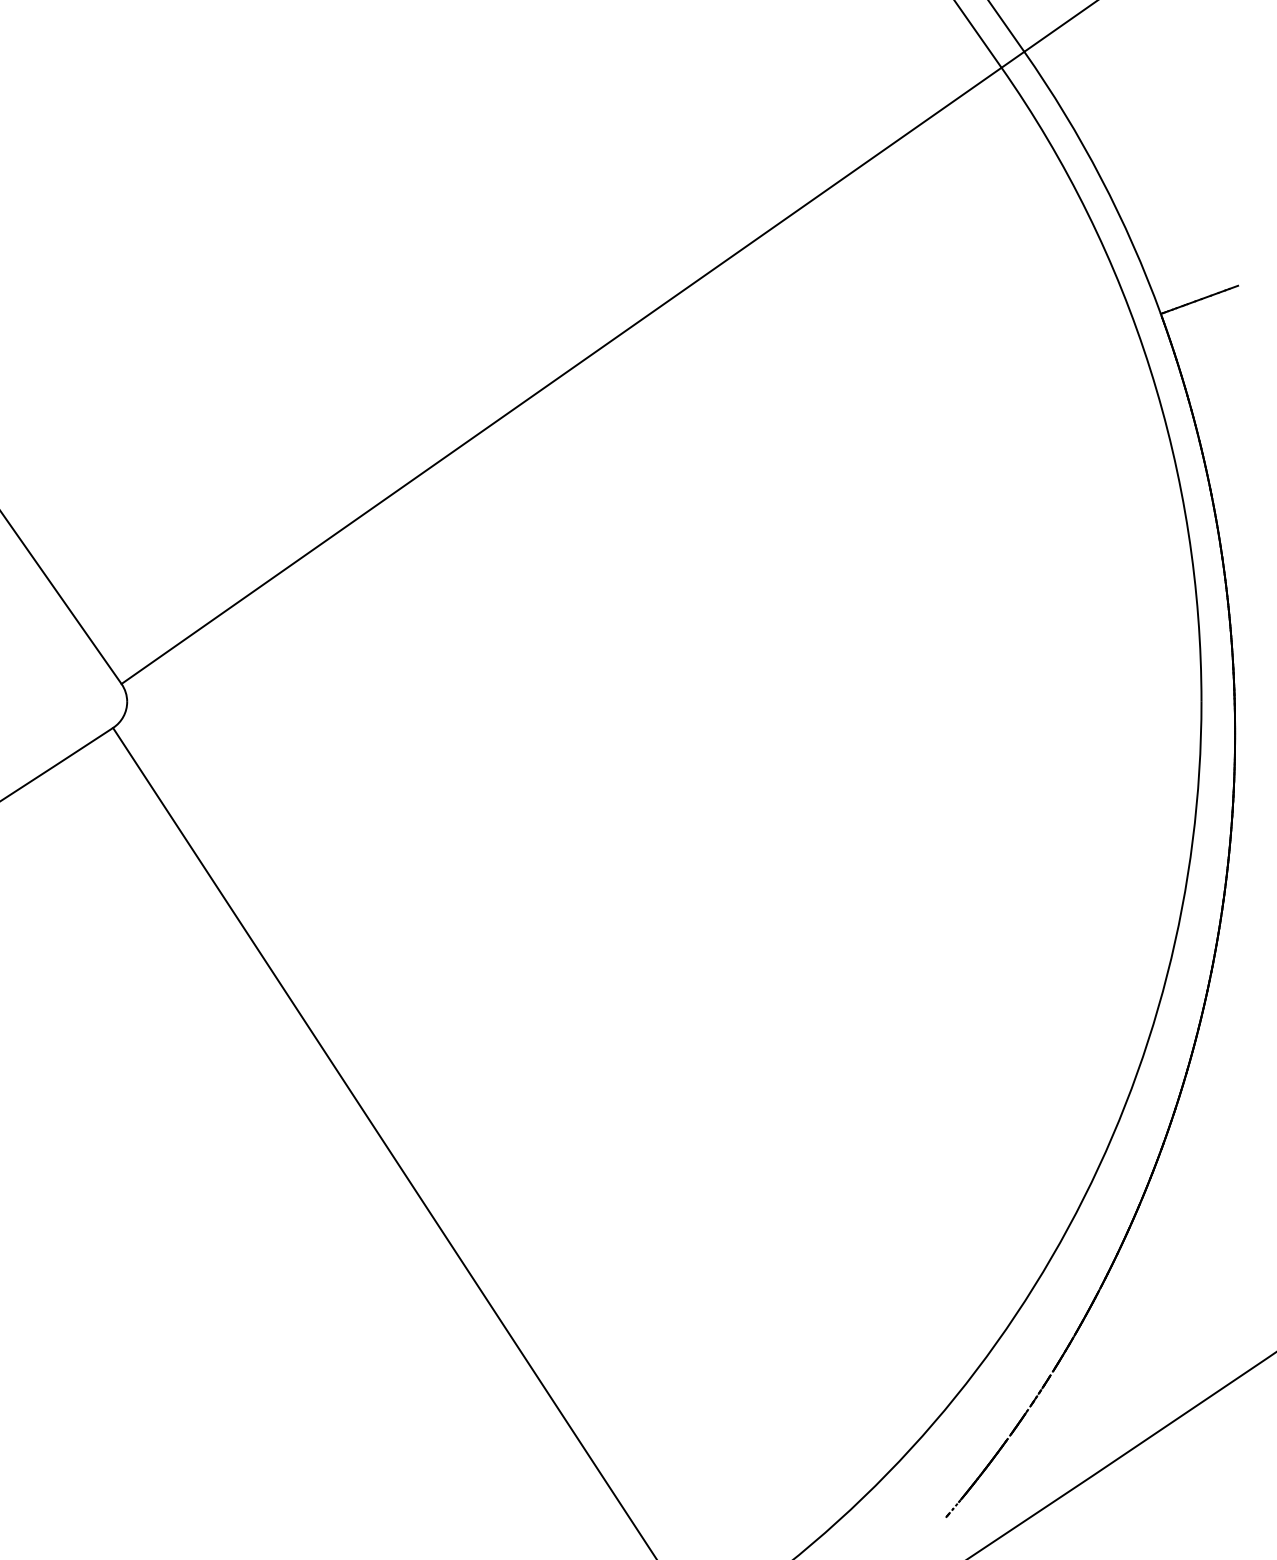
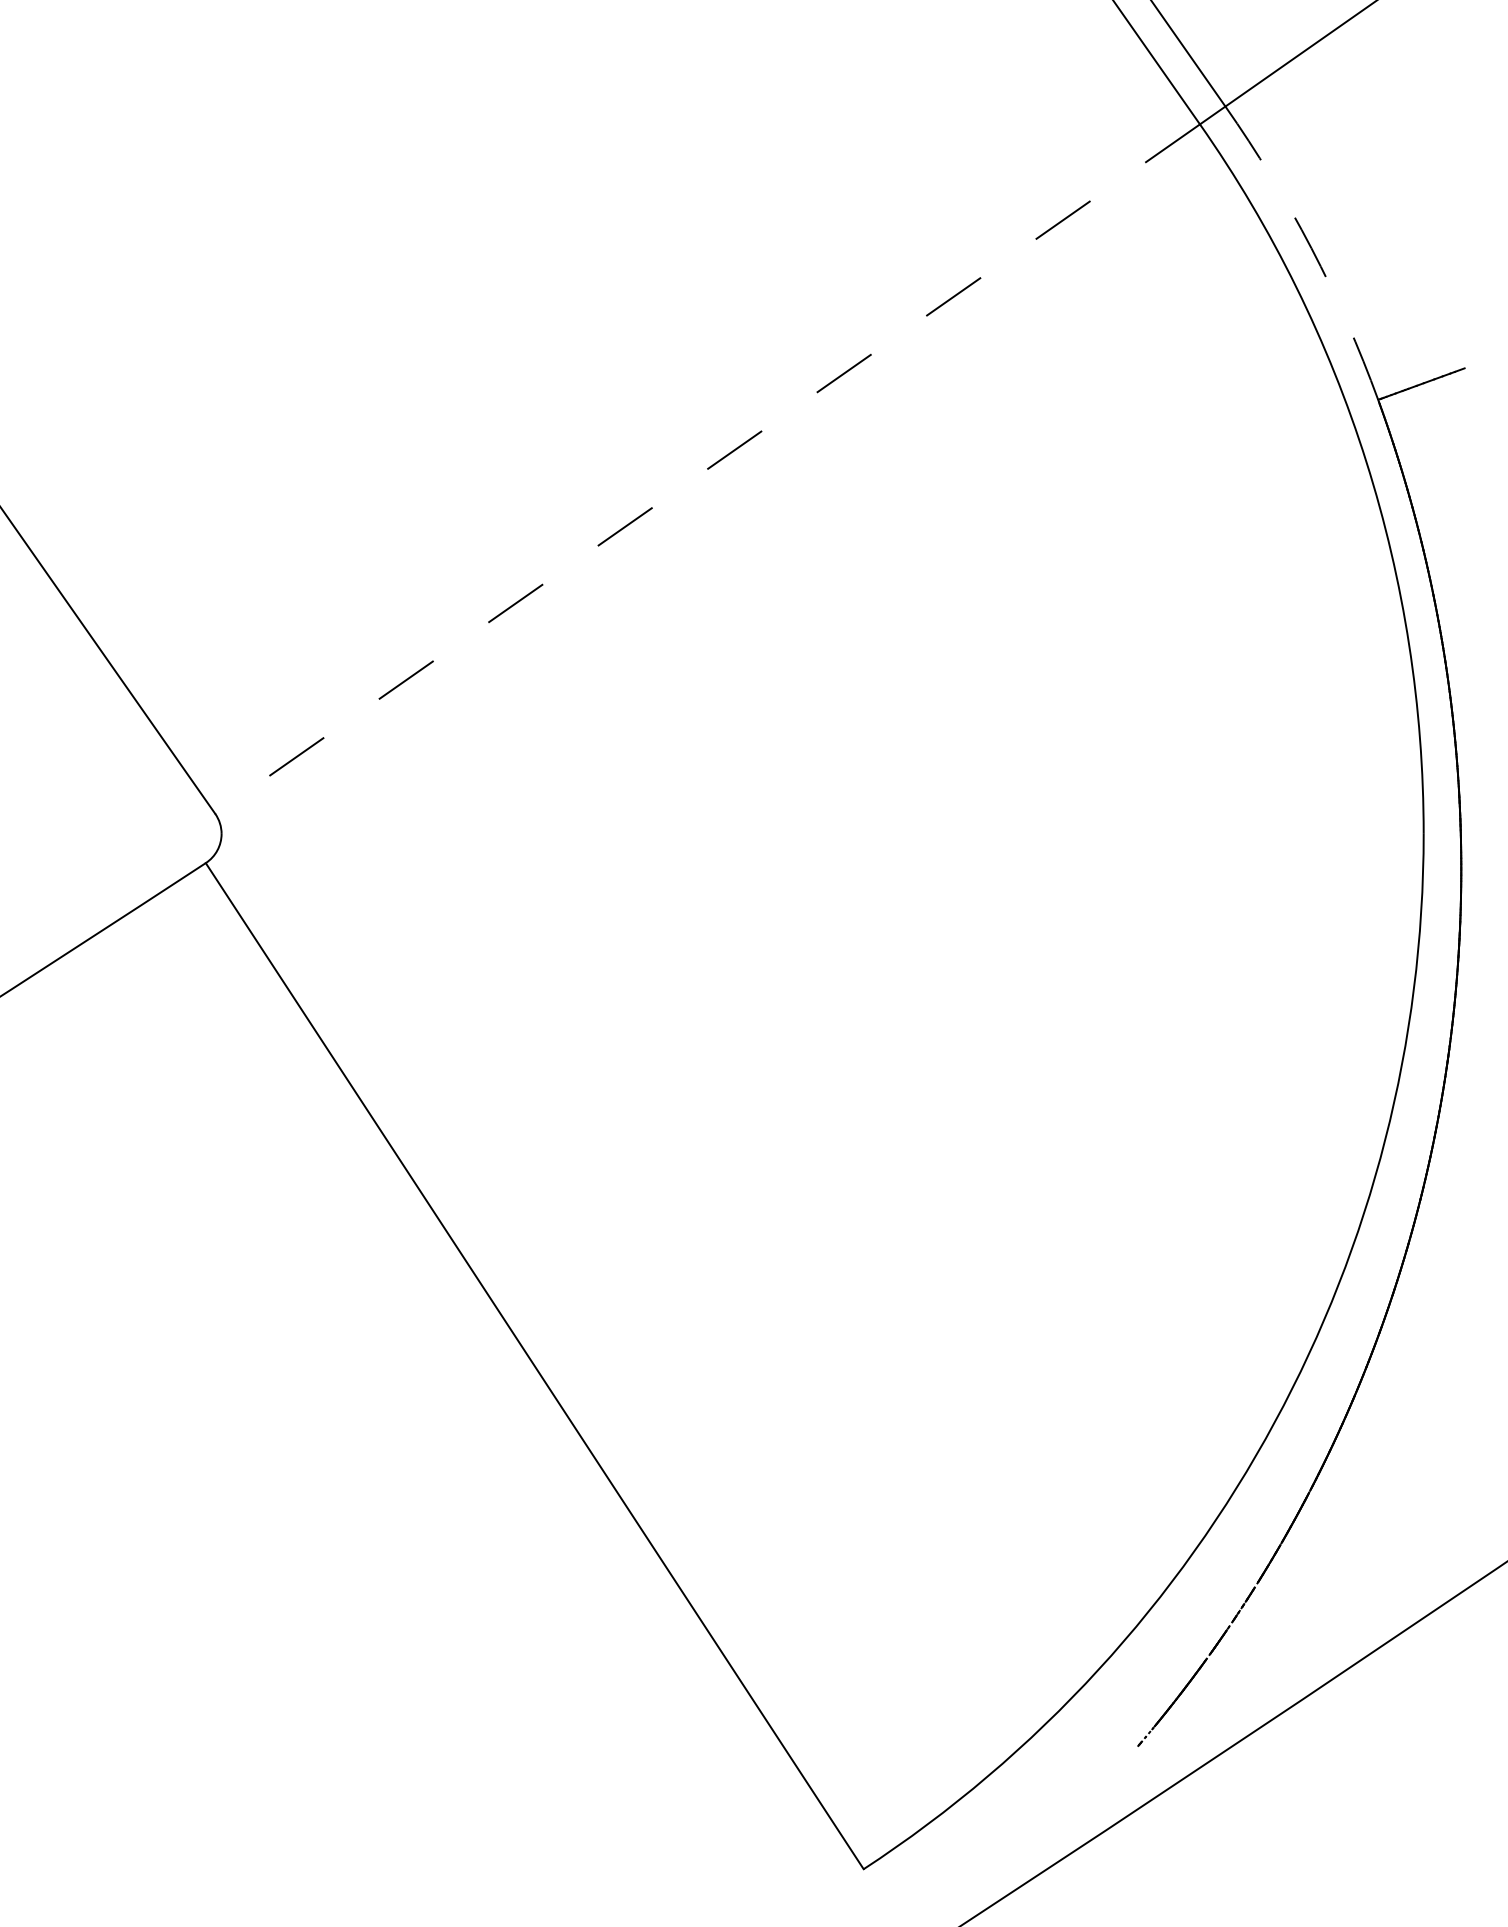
arc: (1101, 178) -> (1311, 248), solid -> dashed
line: (561, 376) -> (707, 469), solid -> dashed

